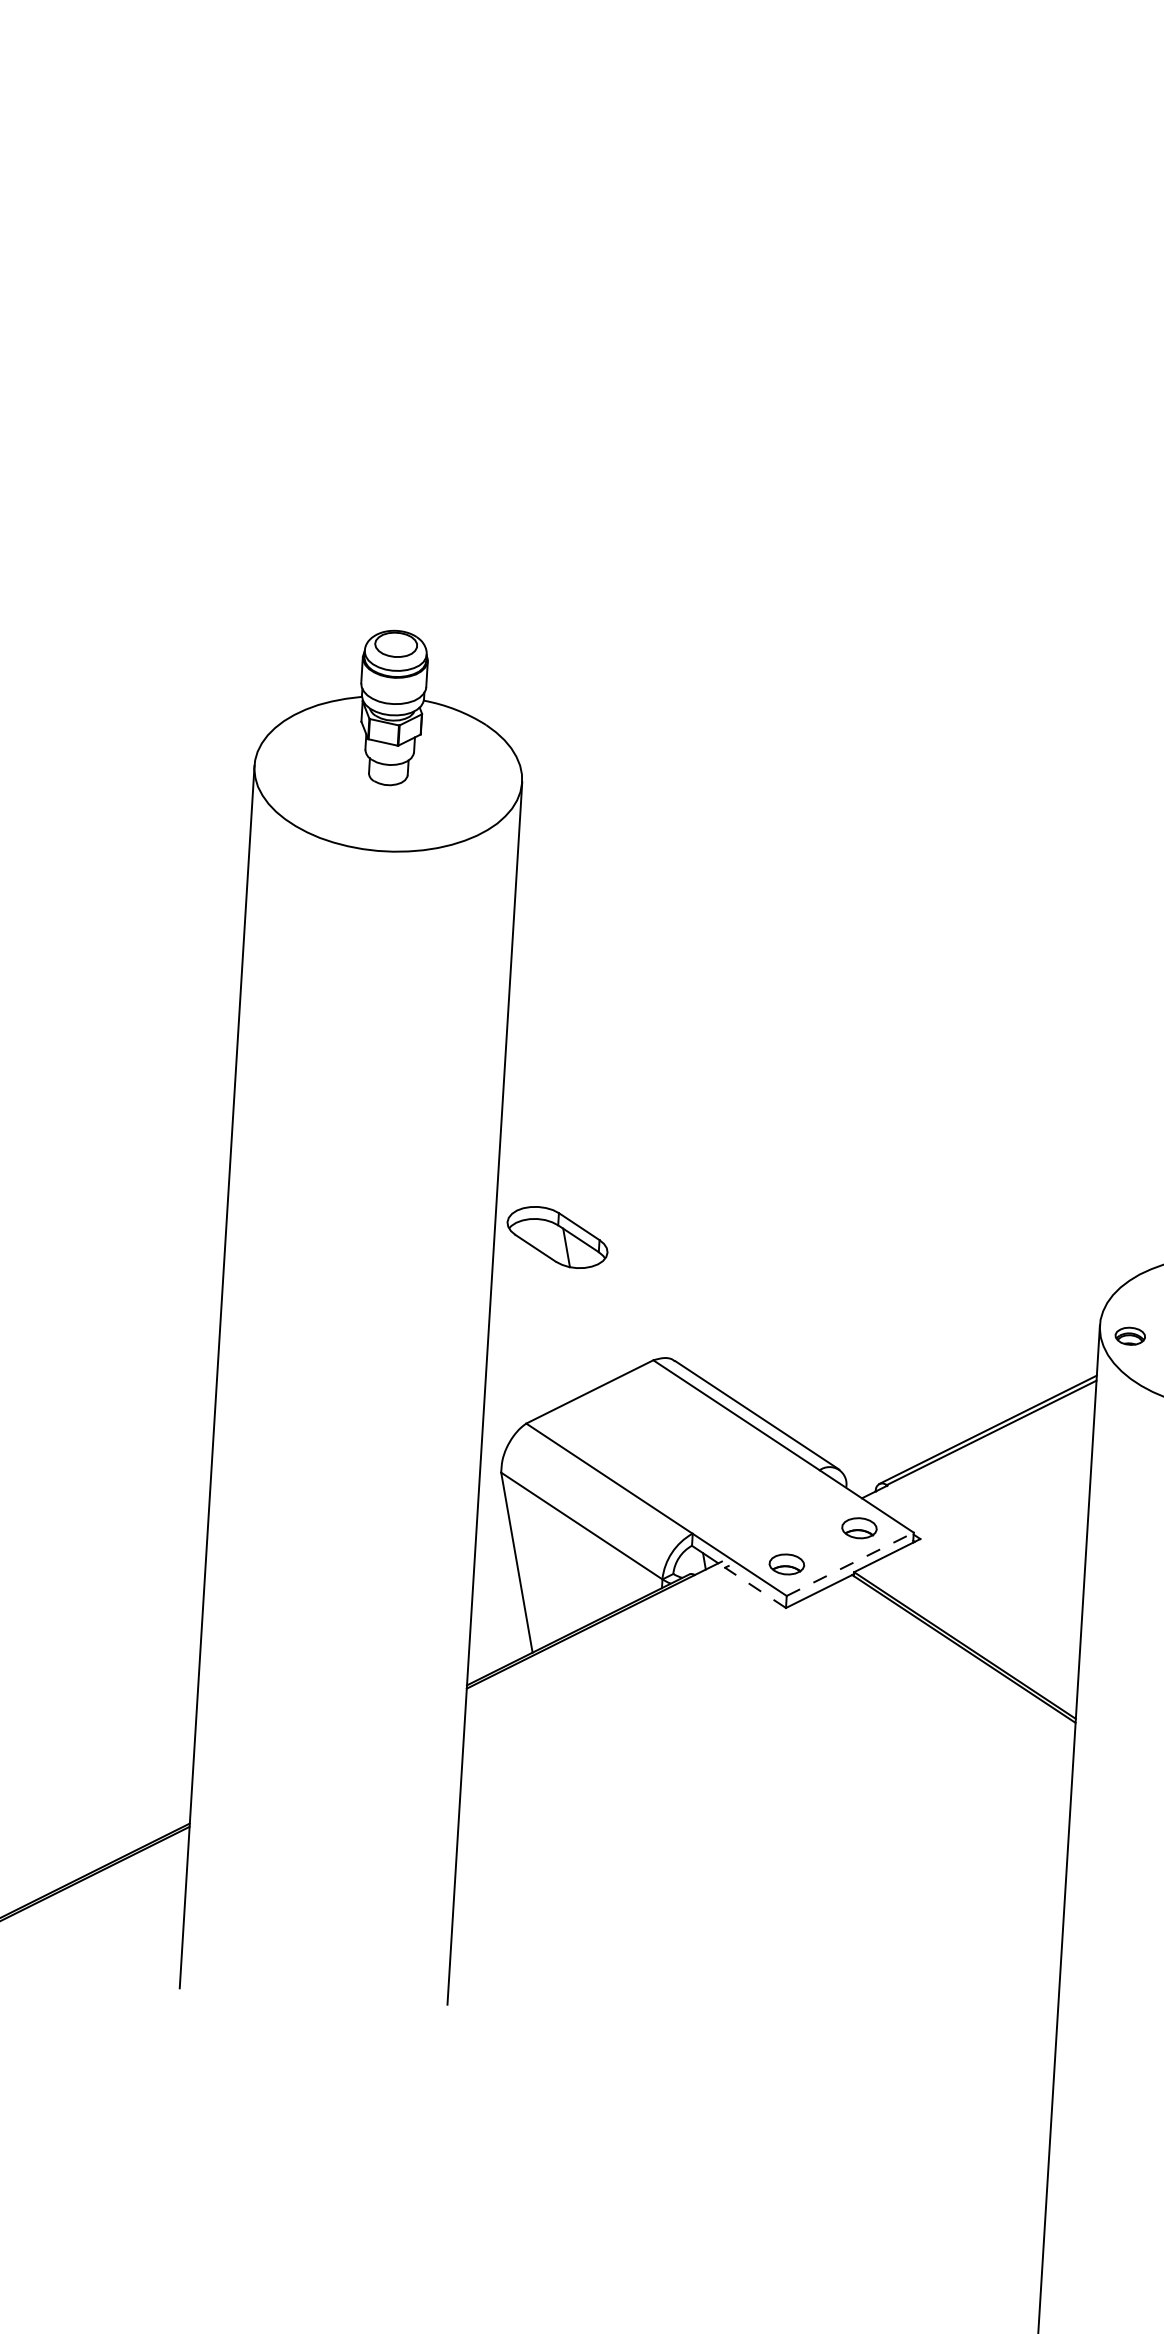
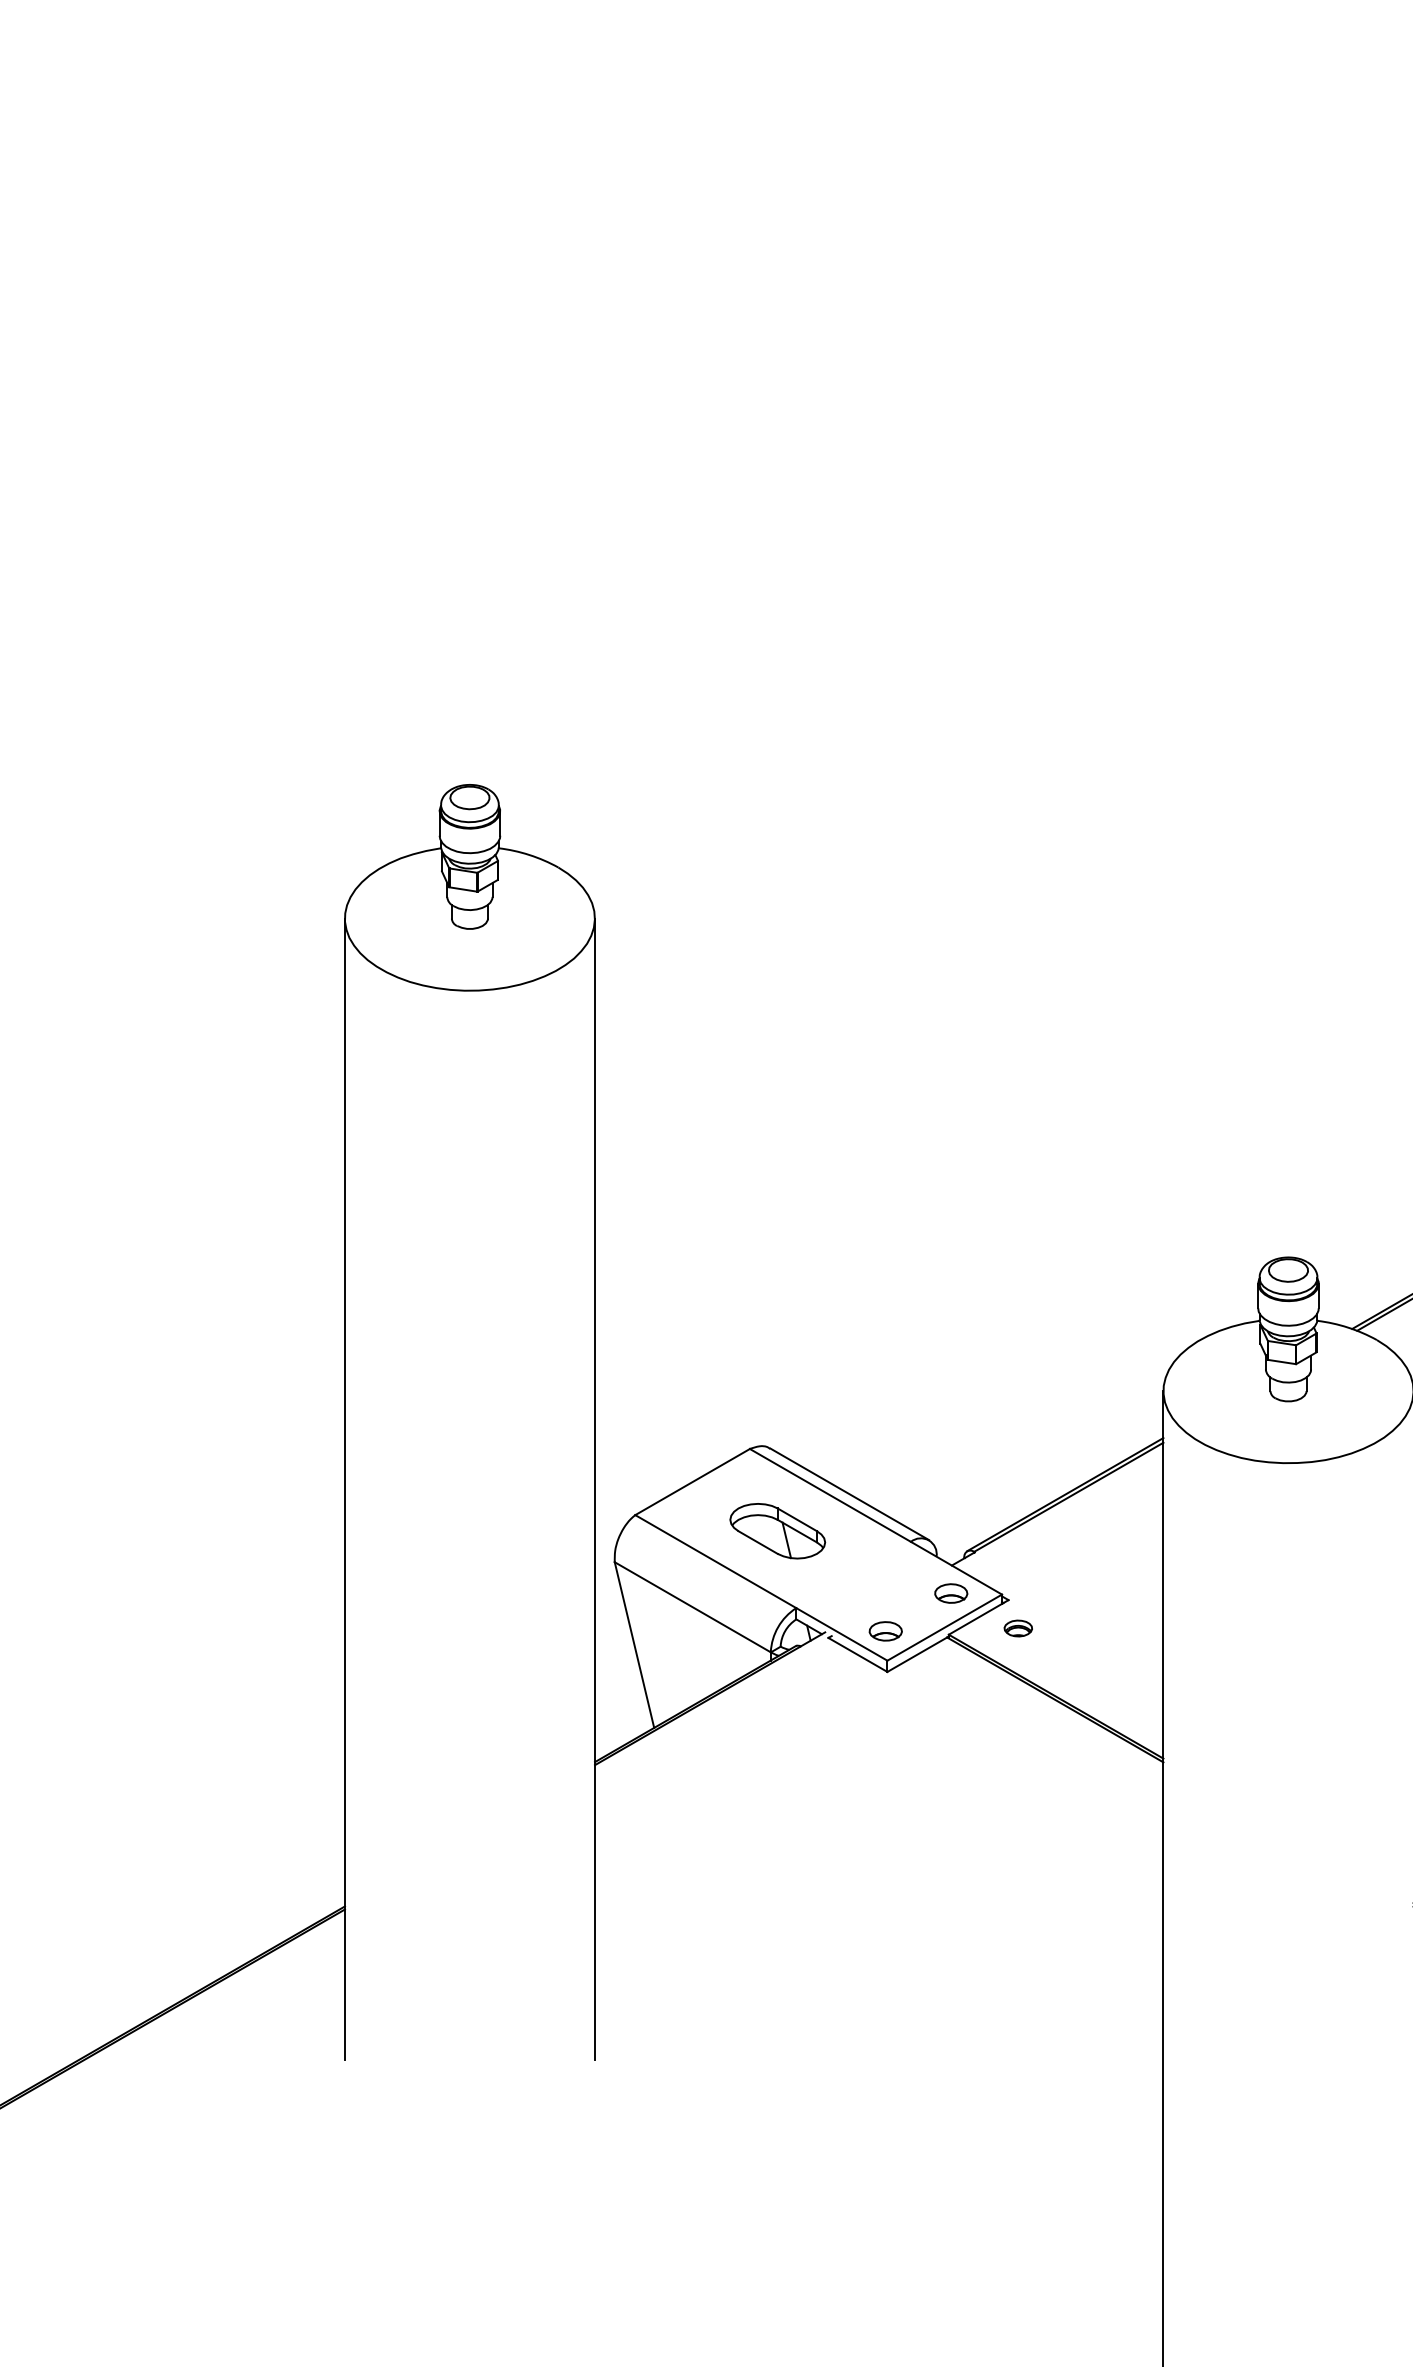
part: (557, 1237) -> (777, 1531), moved
part: (1129, 1336) -> (1017, 1628), moved
line: (851, 1564) -> (945, 1627), dashed -> solid
line: (755, 1587) -> (857, 1654), dashed -> solid

